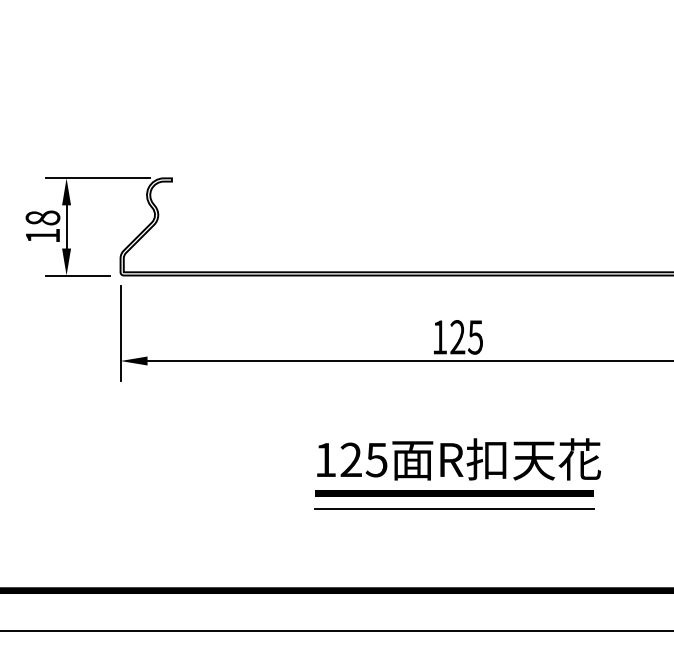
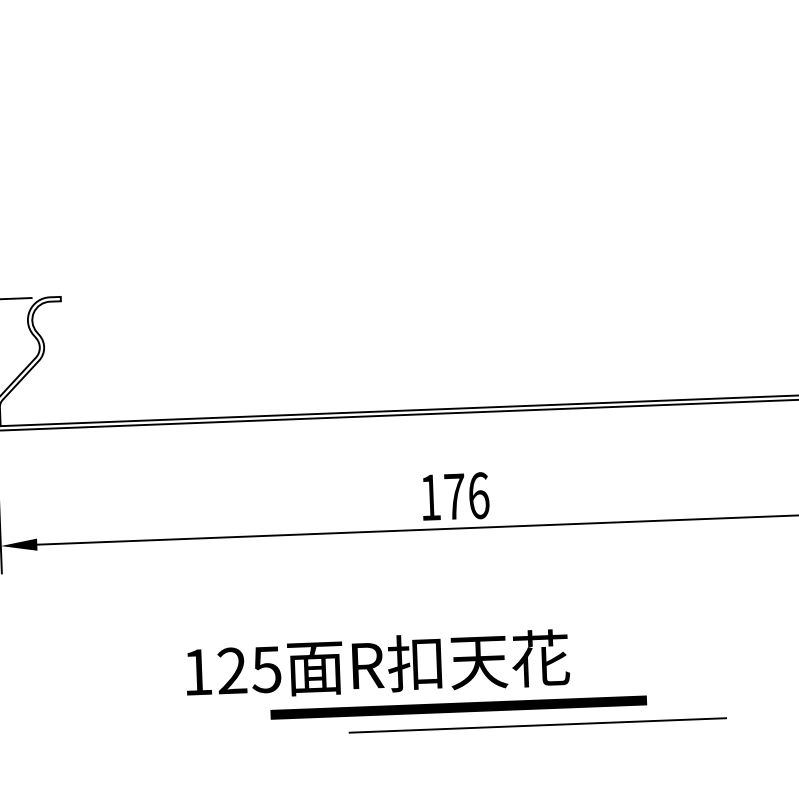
text: (466, 337) -> (466, 496), 125 -> 176
text: (458, 459) -> (377, 664), moved
line: (454, 508) -> (537, 724), moved

